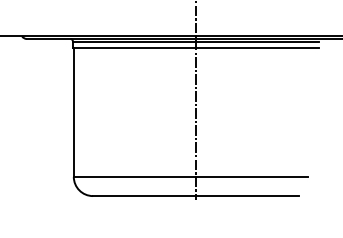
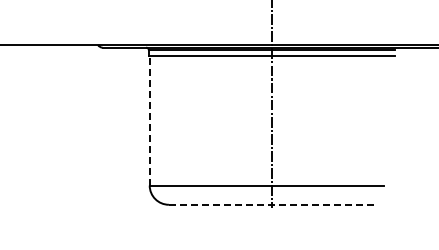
line: (73, 111) -> (149, 120), solid -> dashed
line: (196, 195) -> (272, 204), solid -> dashed

